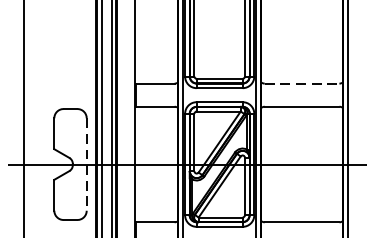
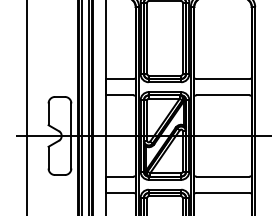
line: (302, 84) -> (223, 79), dashed -> solid
line: (86, 163) -> (71, 135), dashed -> solid

